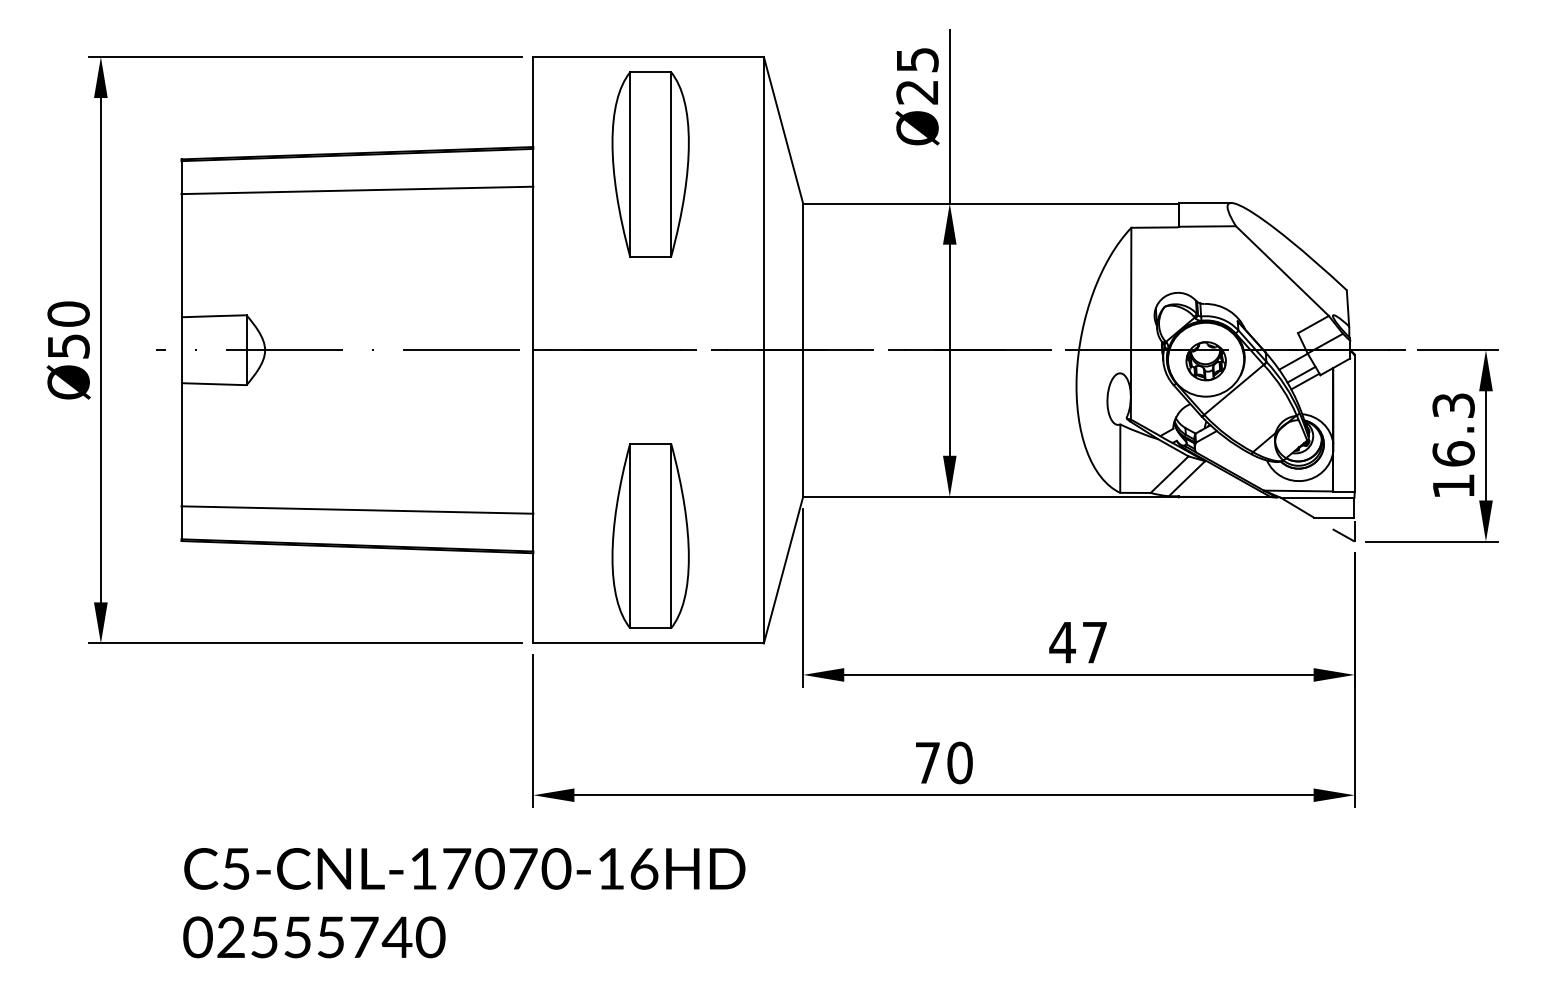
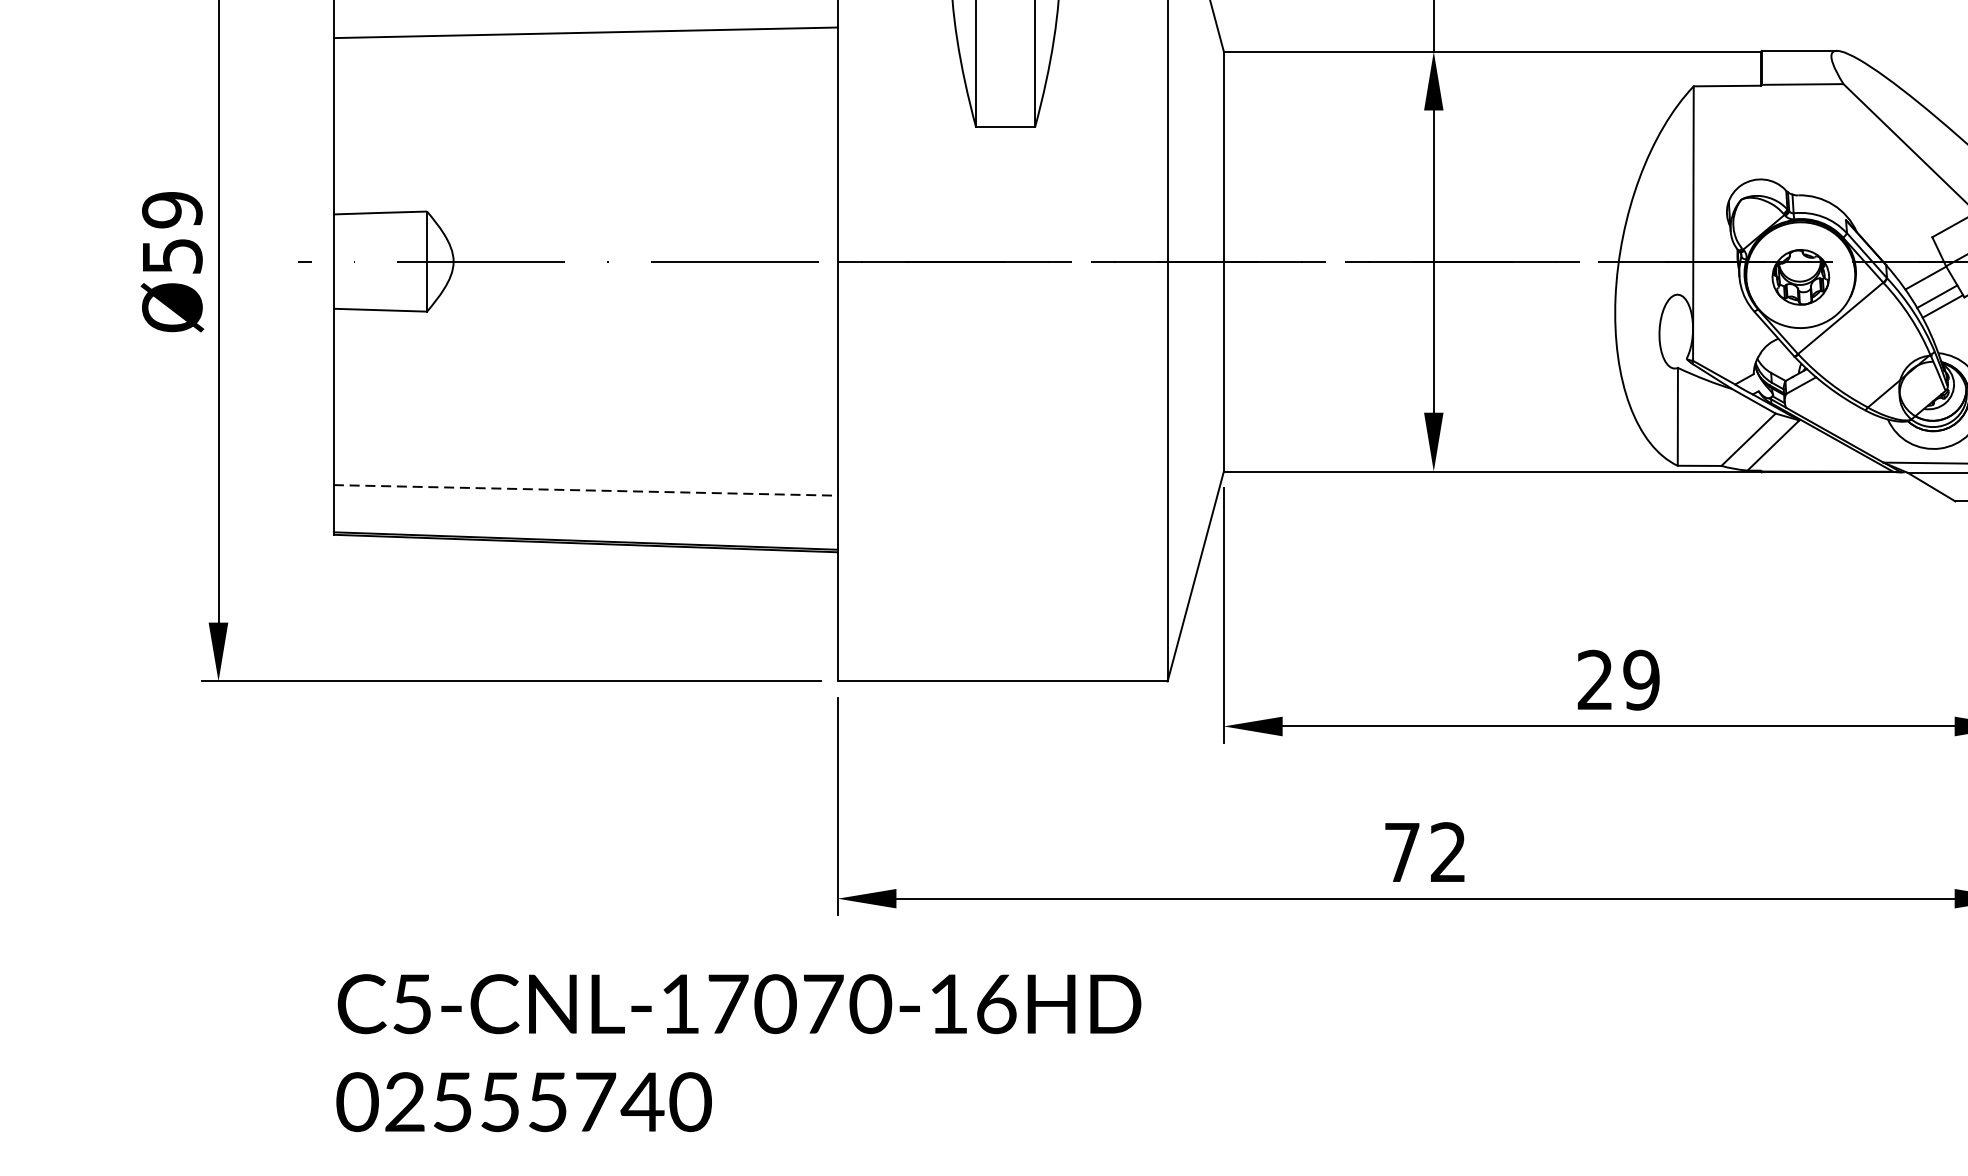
text: (68, 313) -> (172, 209), Ø50 -> Ø59
line: (357, 510) -> (585, 491), solid -> dashed
part: (650, 535) -> (1005, 526), removed
text: (1078, 642) -> (1618, 680), 47 -> 29
text: (959, 762) -> (1447, 851), 70 -> 72

